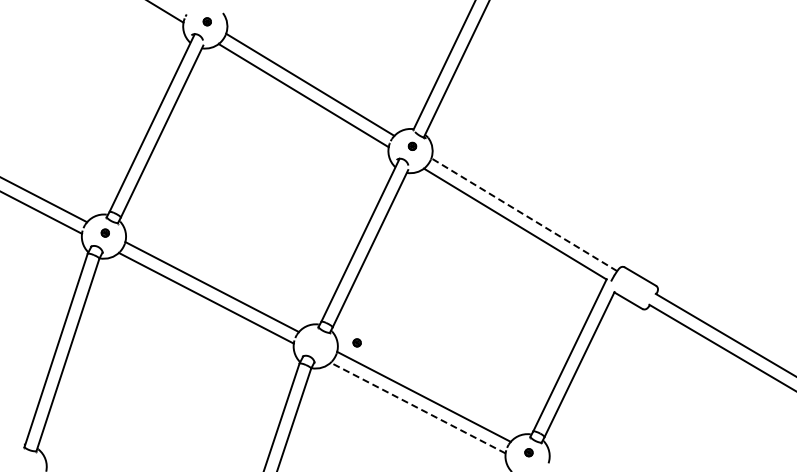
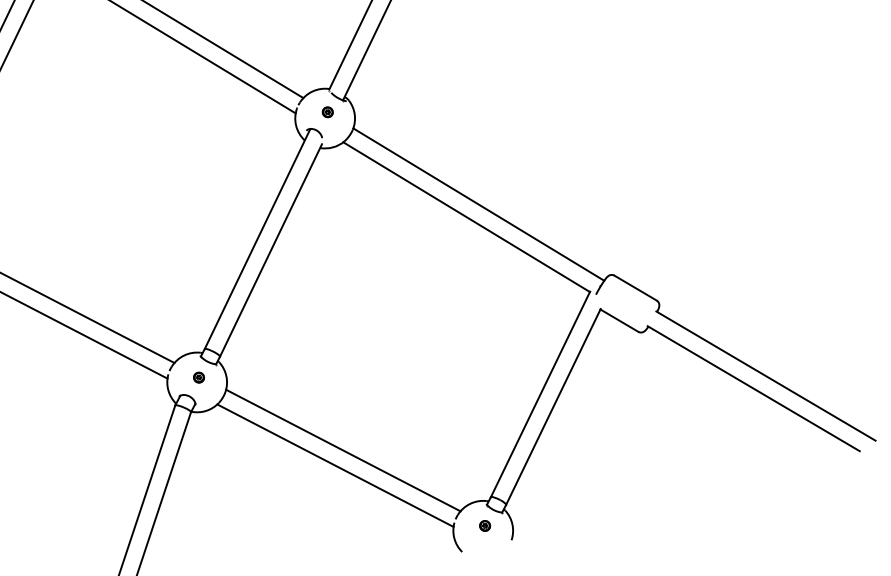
line: (524, 214) -> (479, 204), dashed -> solid
part: (356, 342) -> (198, 377), moved
line: (418, 408) -> (335, 466), dashed -> solid

